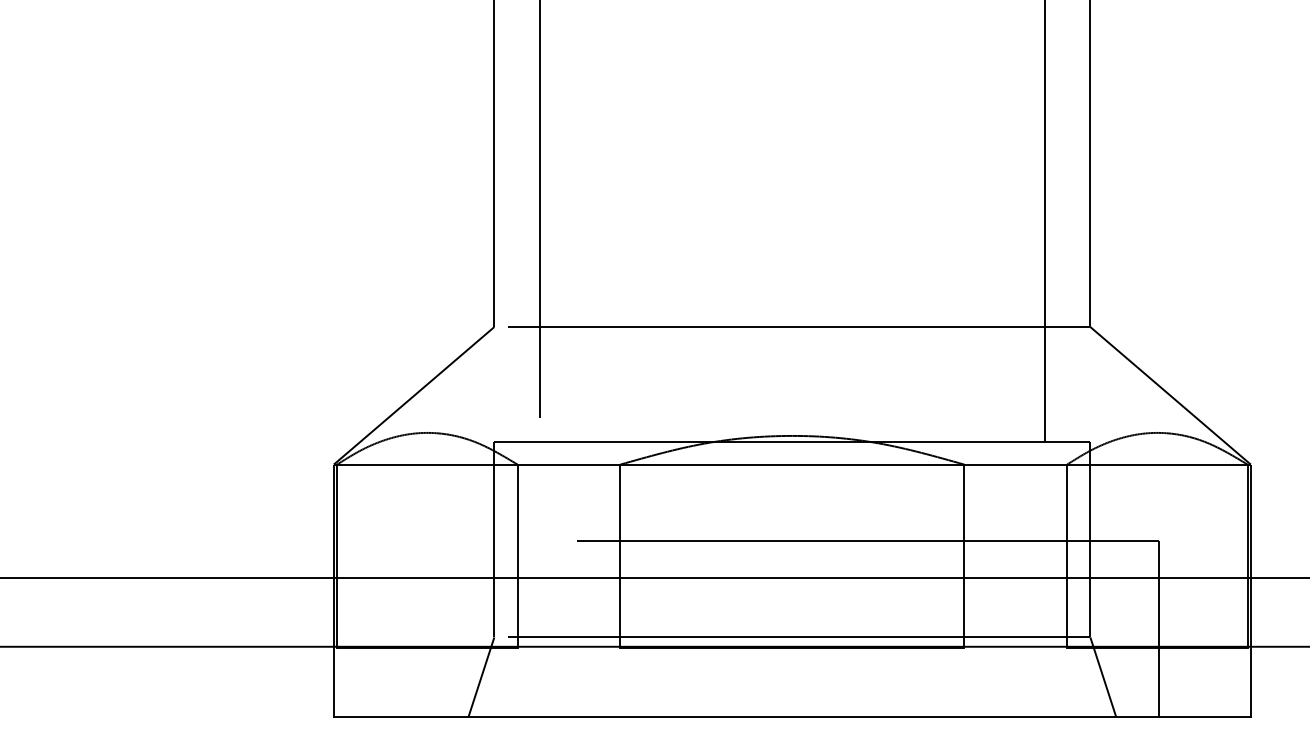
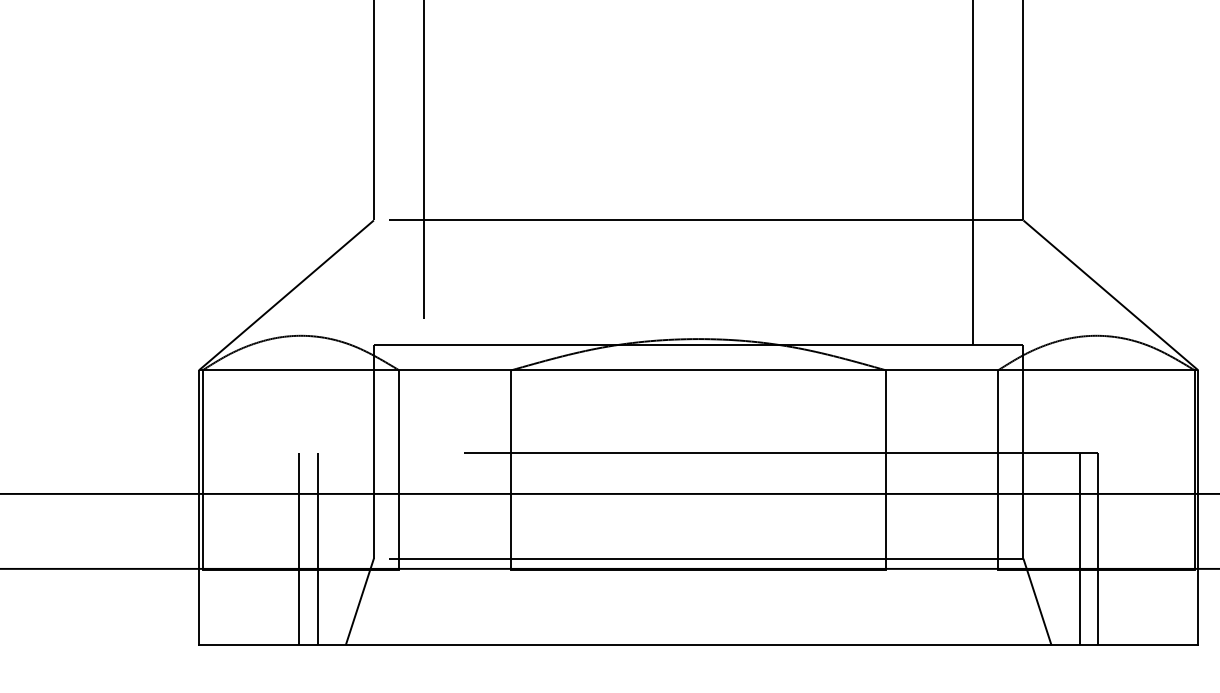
line: (425, 628) -> (298, 548), added
line: (442, 628) -> (317, 548), added
line: (1141, 628) -> (1079, 548), added

